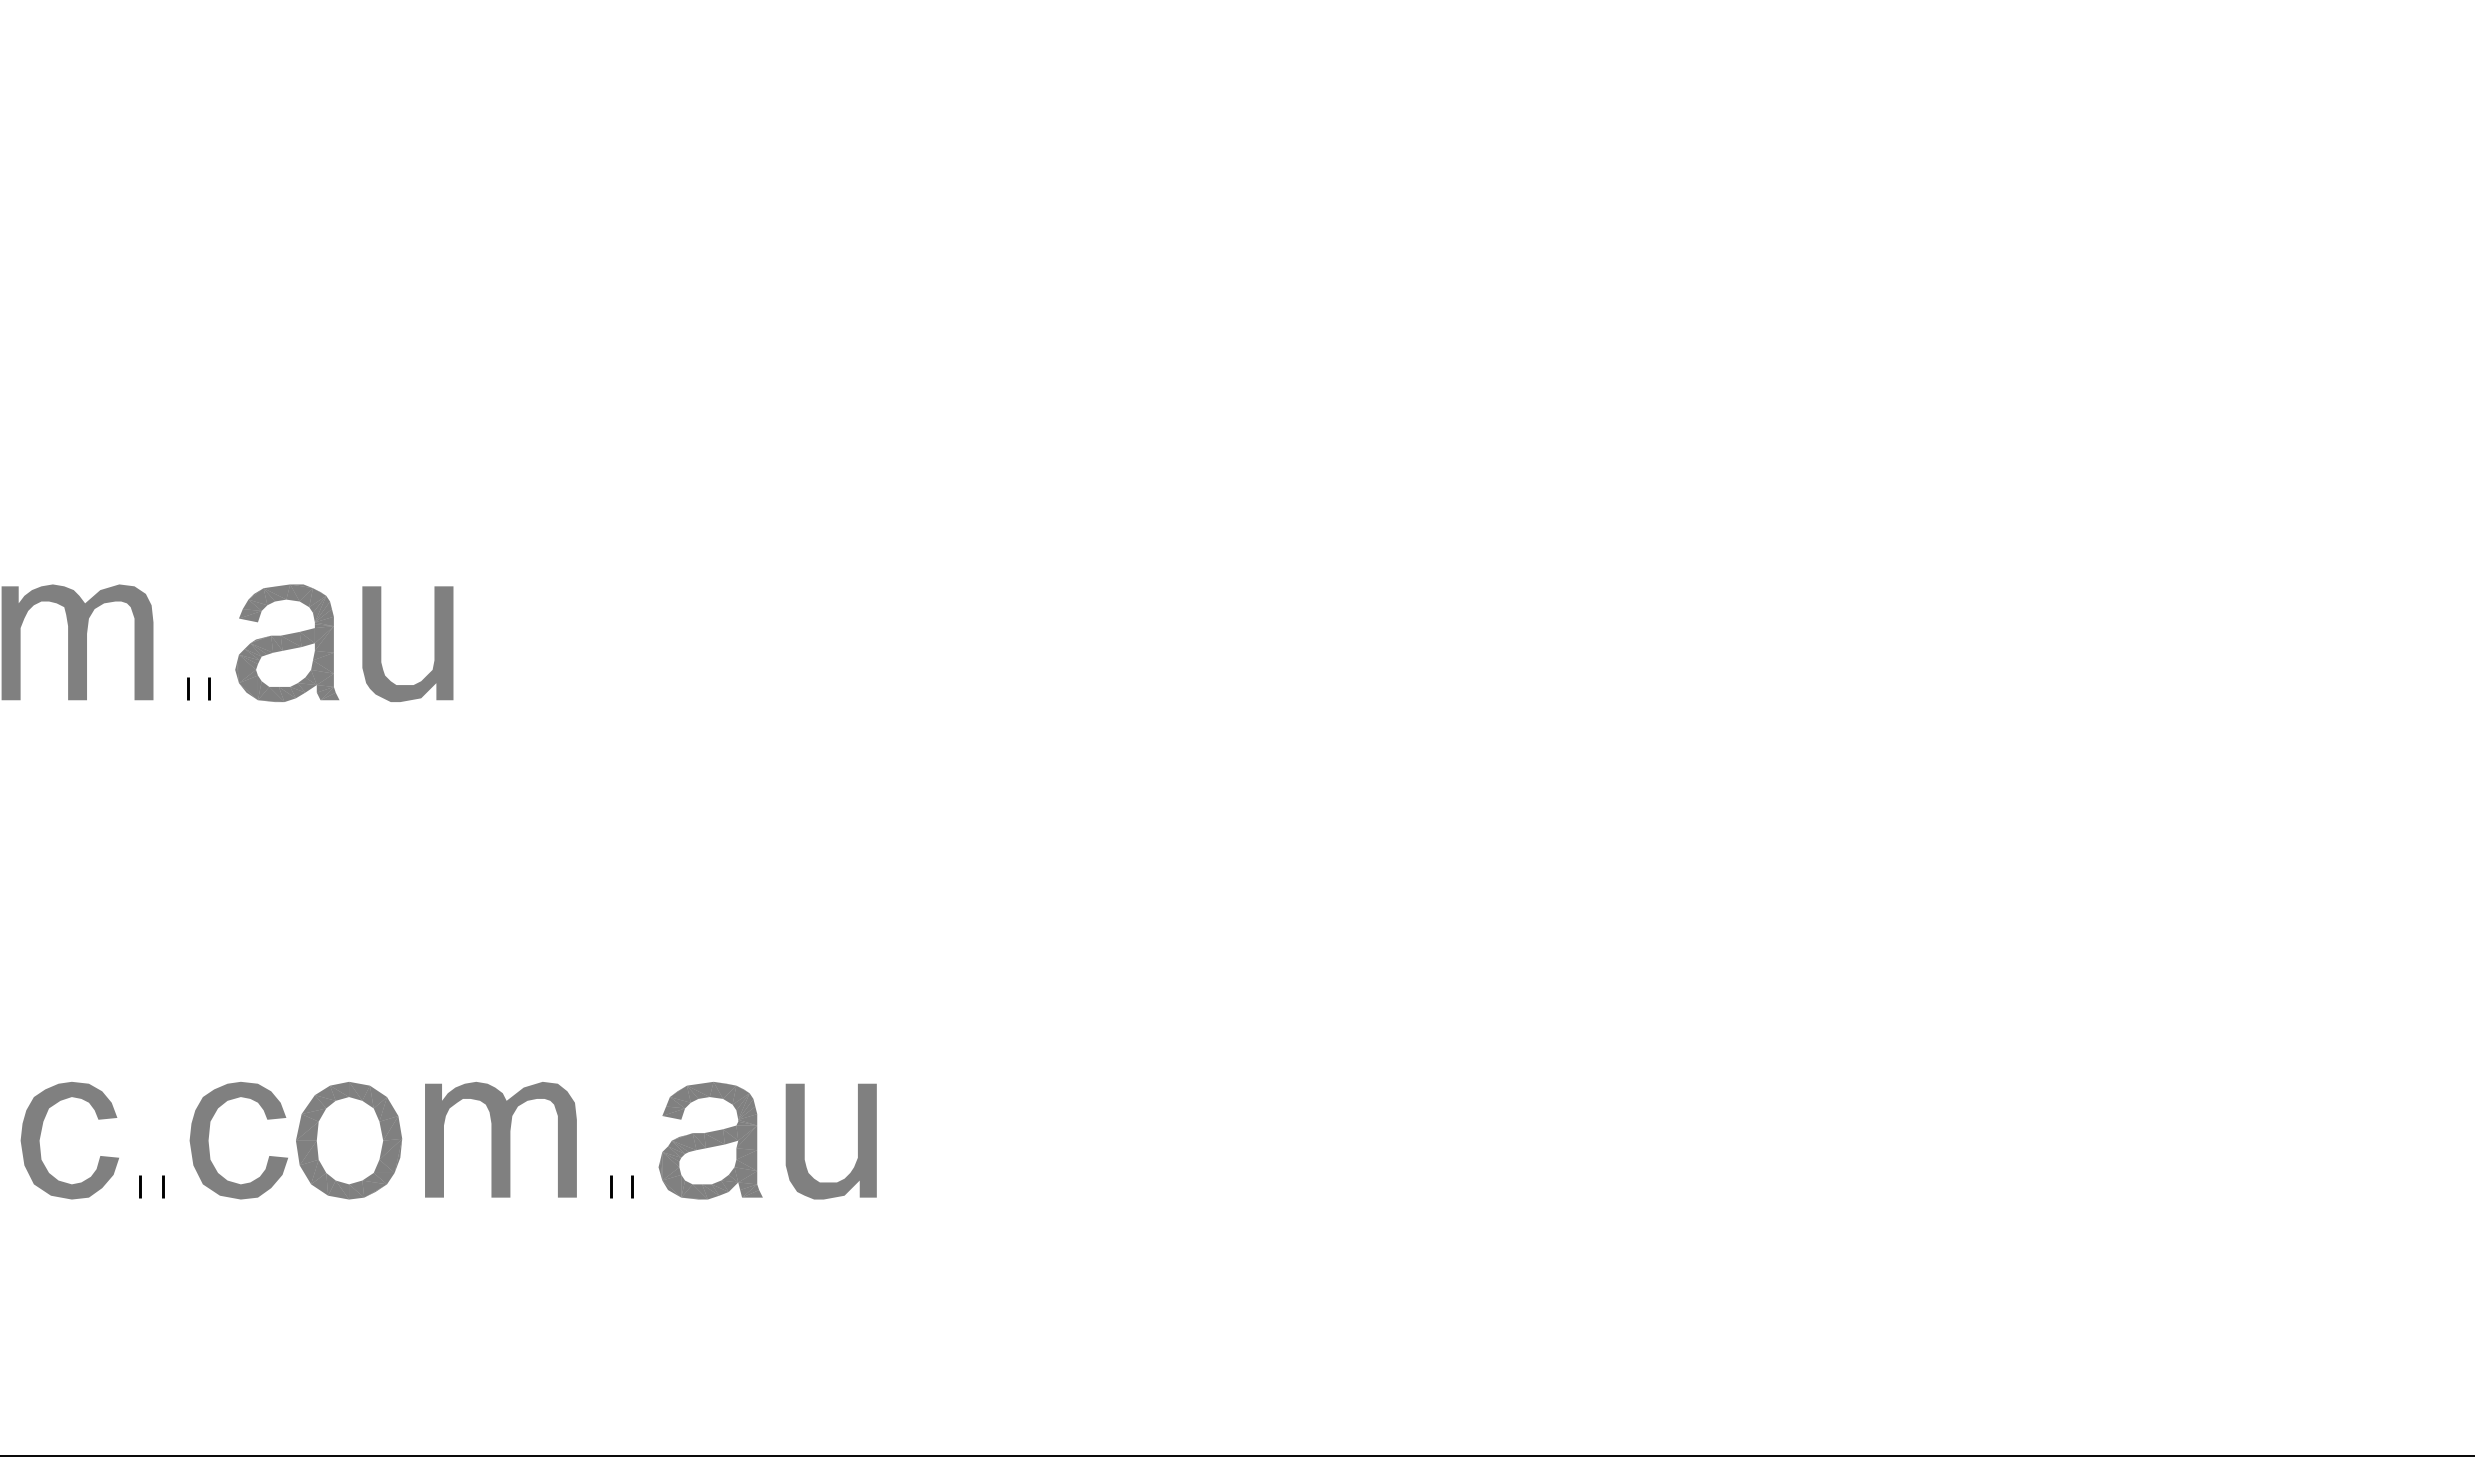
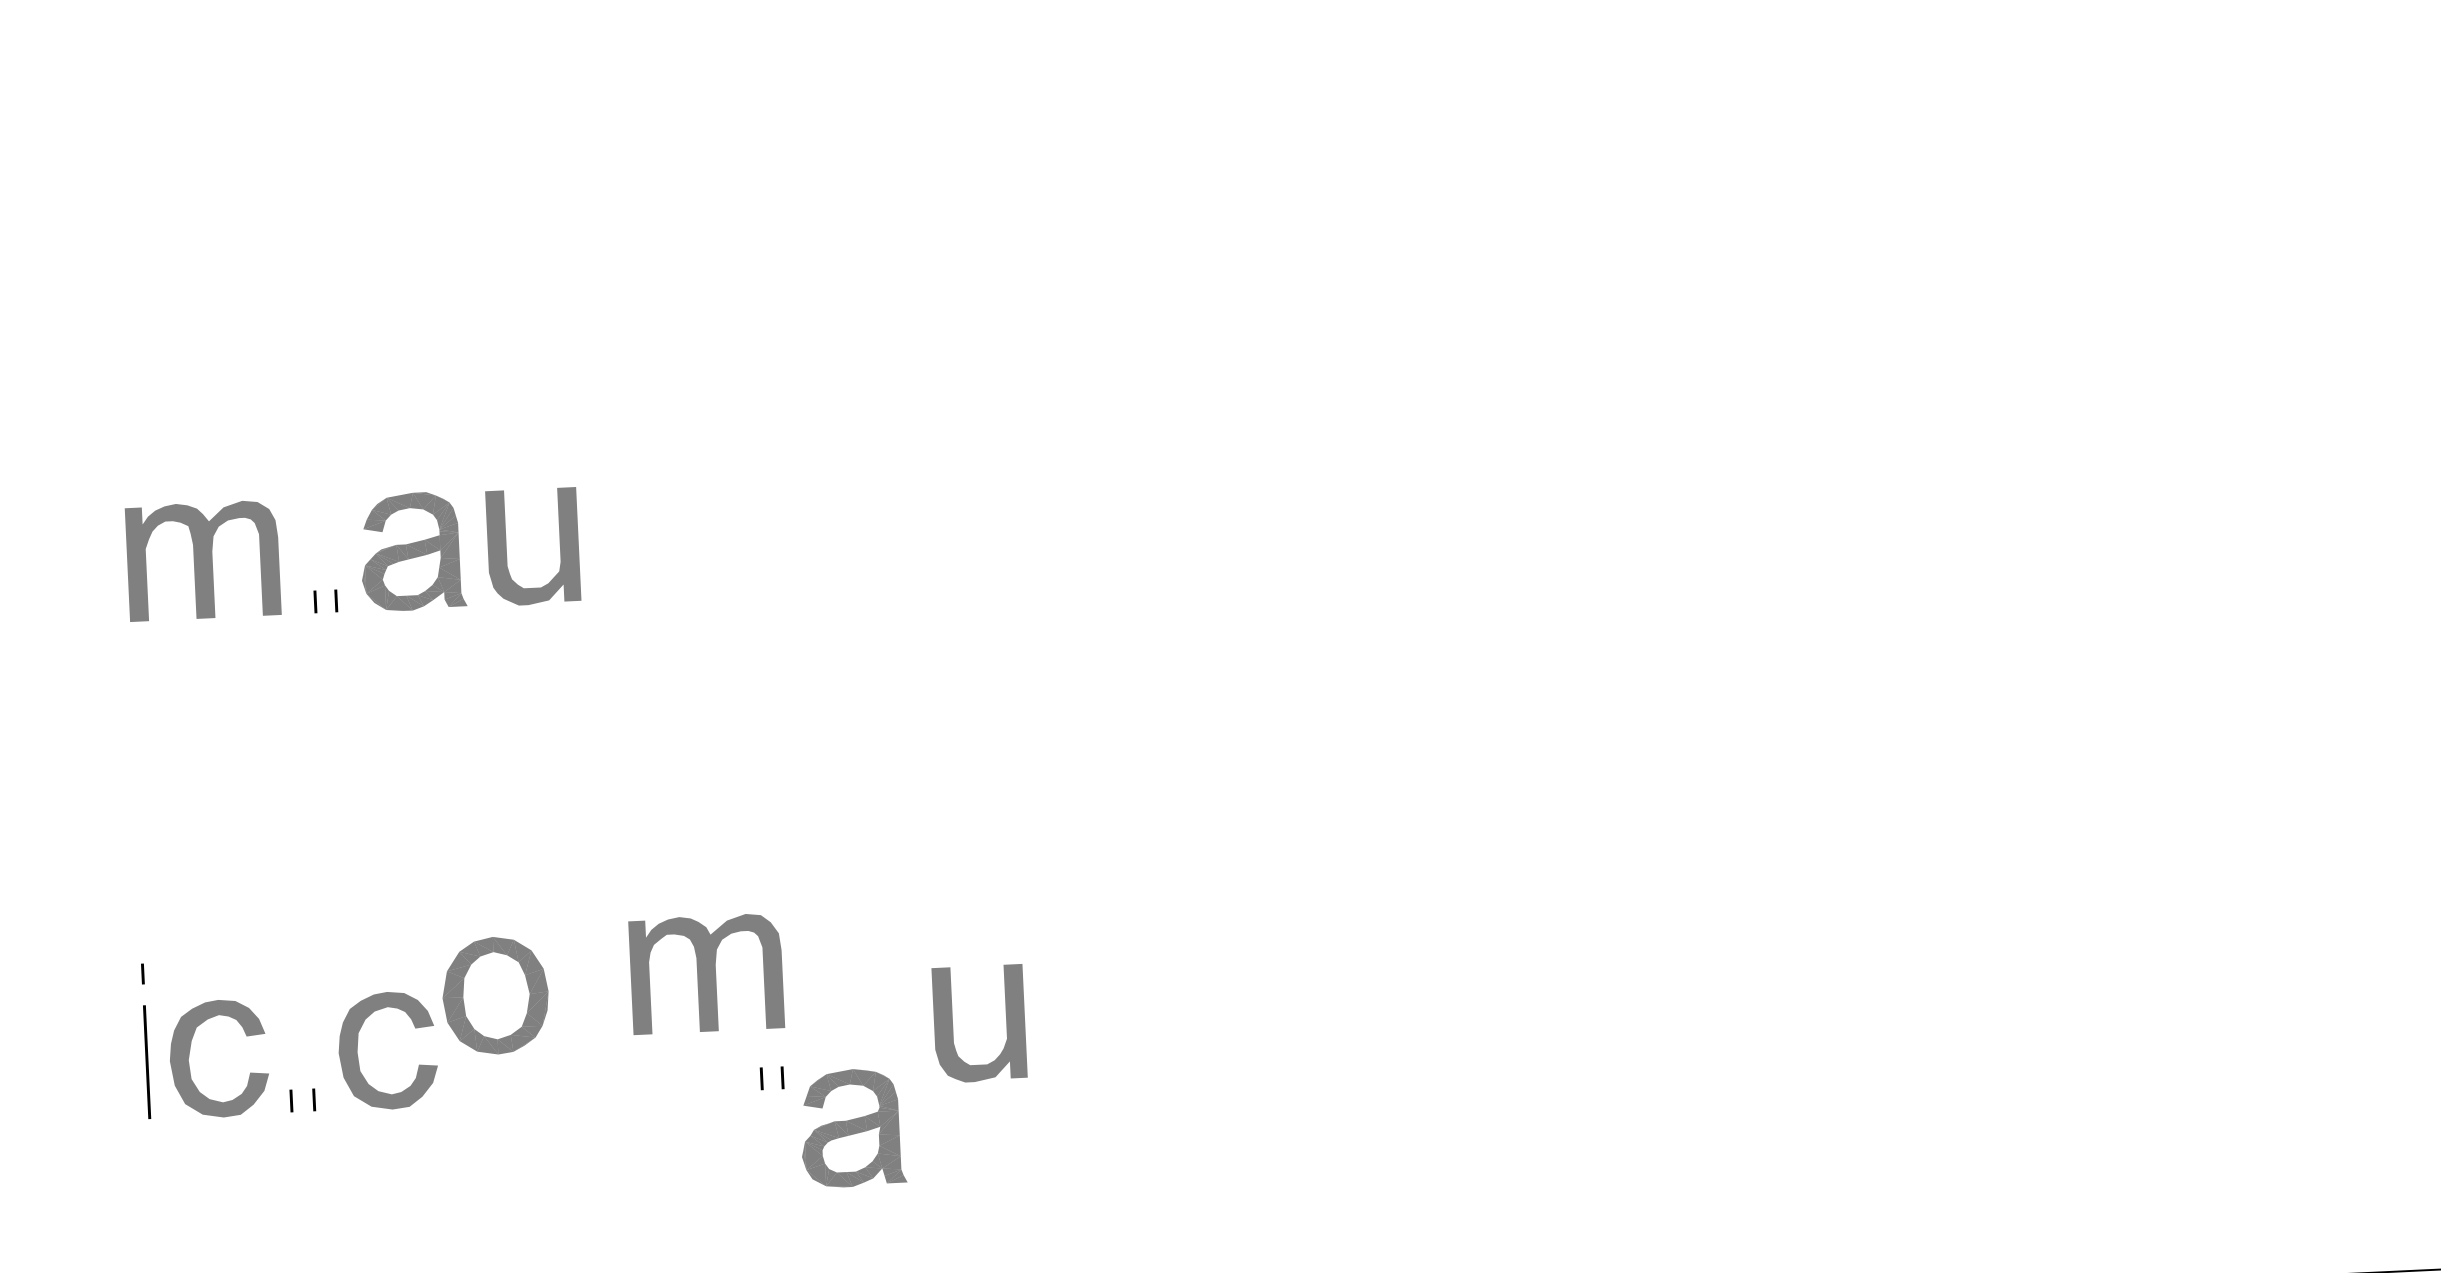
part: (500, 1139) -> (706, 973), moved
part: (348, 1140) -> (494, 995), moved
part: (710, 1140) -> (852, 1127), moved

